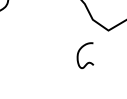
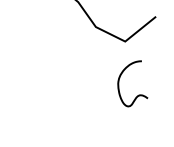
curve: (79, 52) -> (120, 80), moved

